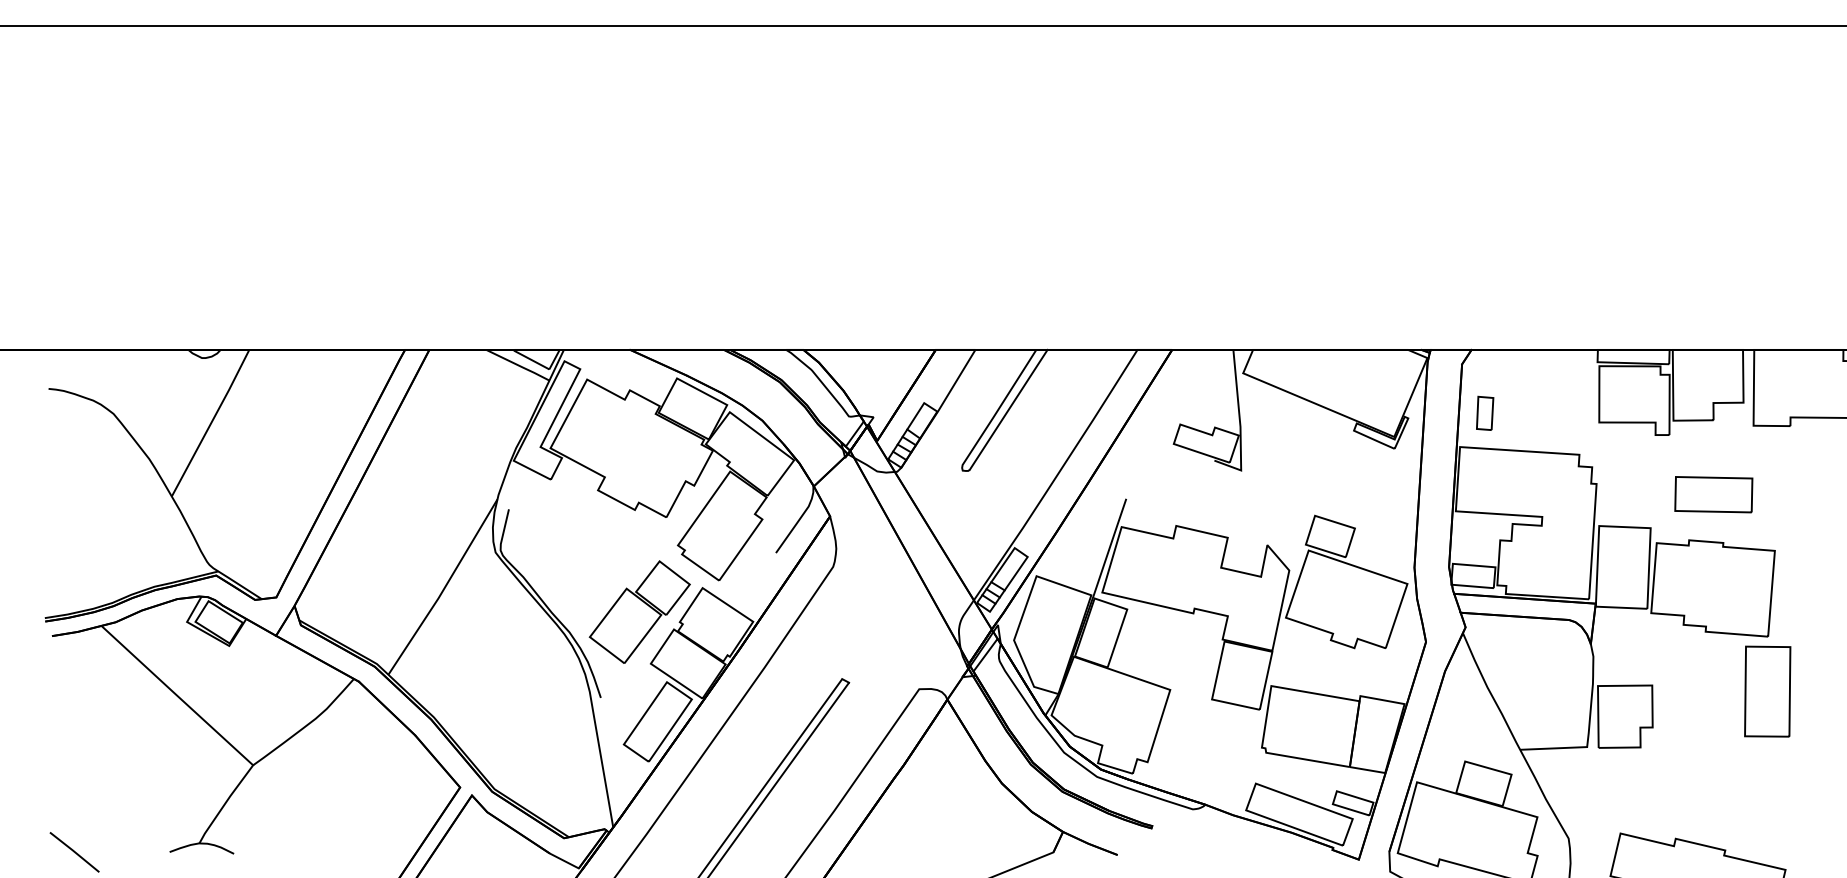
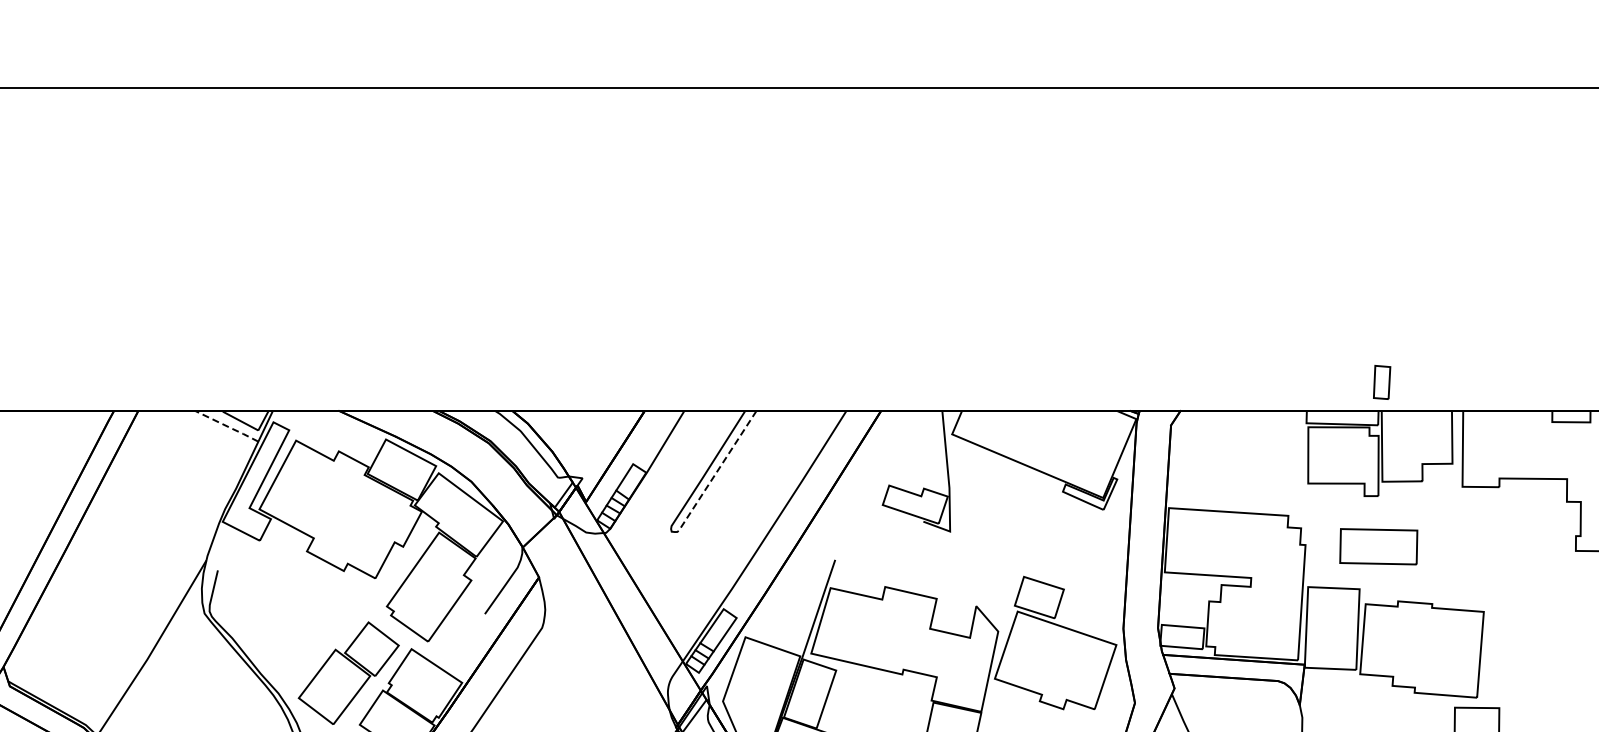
line: (519, 365) -> (228, 426), solid -> dashed
line: (1008, 410) -> (717, 471), solid -> dashed
part: (1485, 412) -> (1382, 381), moved
part: (1713, 494) -> (1378, 546), moved

